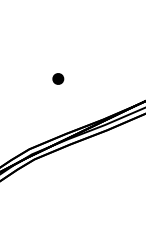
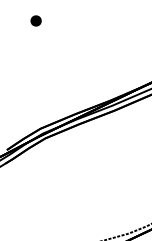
part: (57, 78) -> (35, 20), moved

